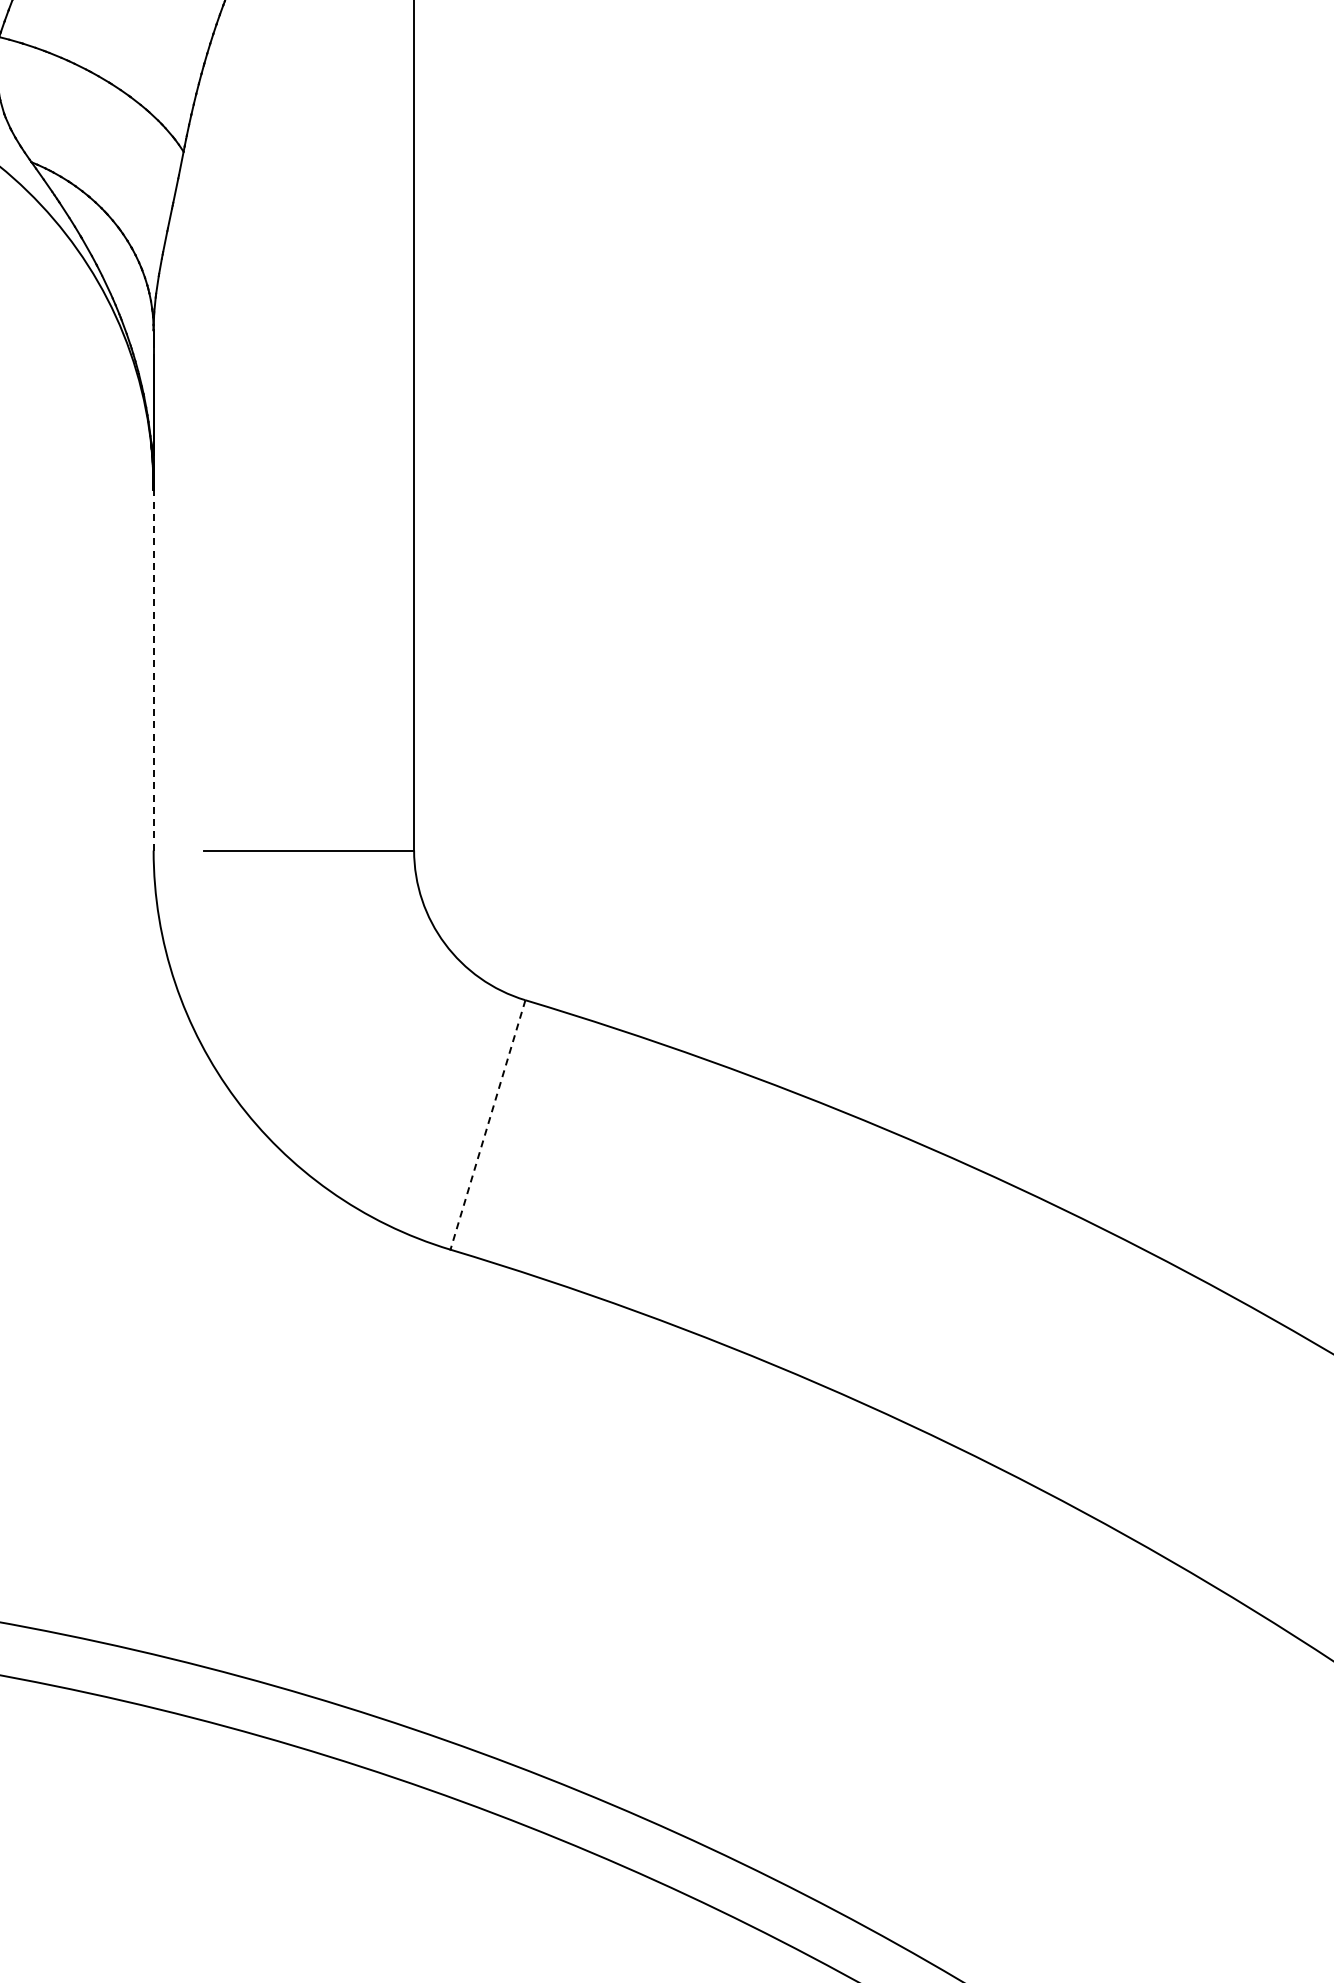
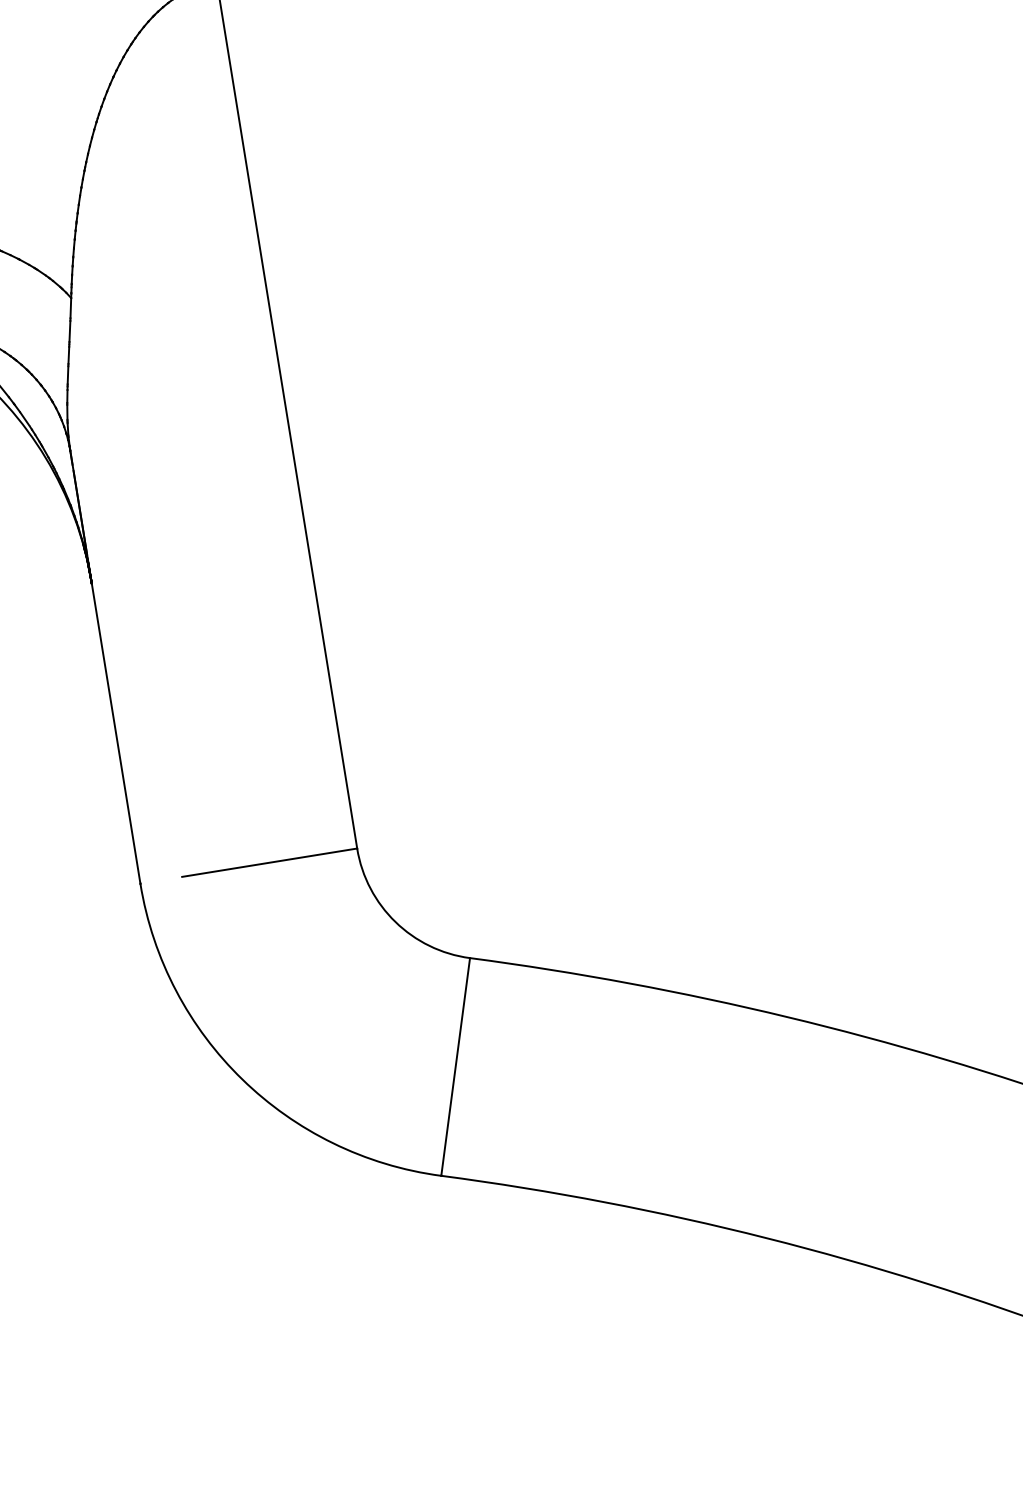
line: (153, 669) -> (115, 732), dashed -> solid
line: (487, 1125) -> (455, 1067), dashed -> solid

